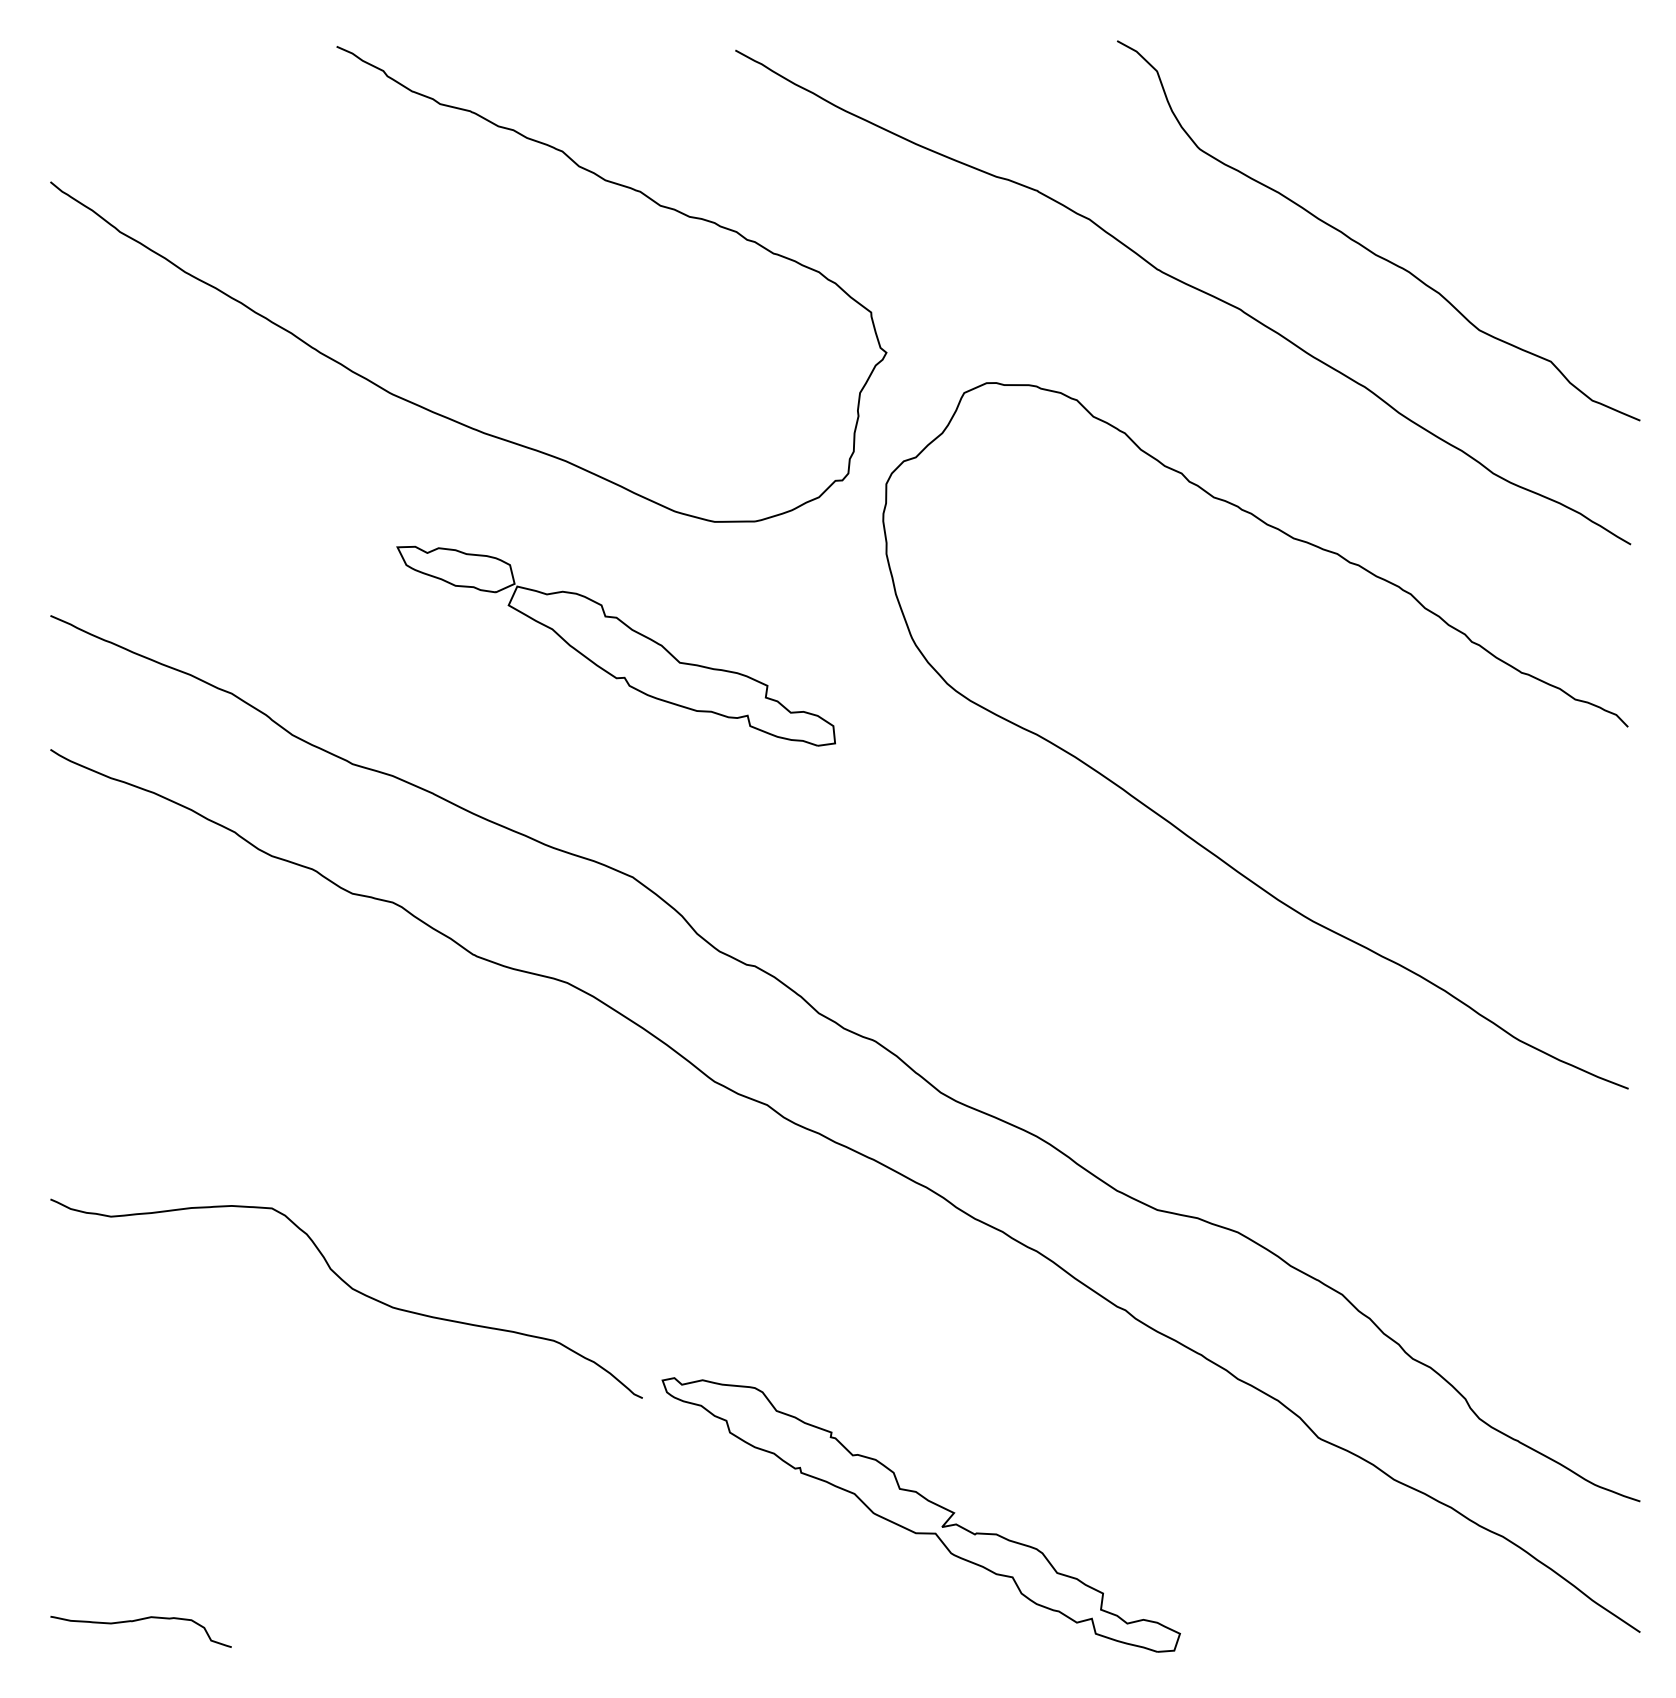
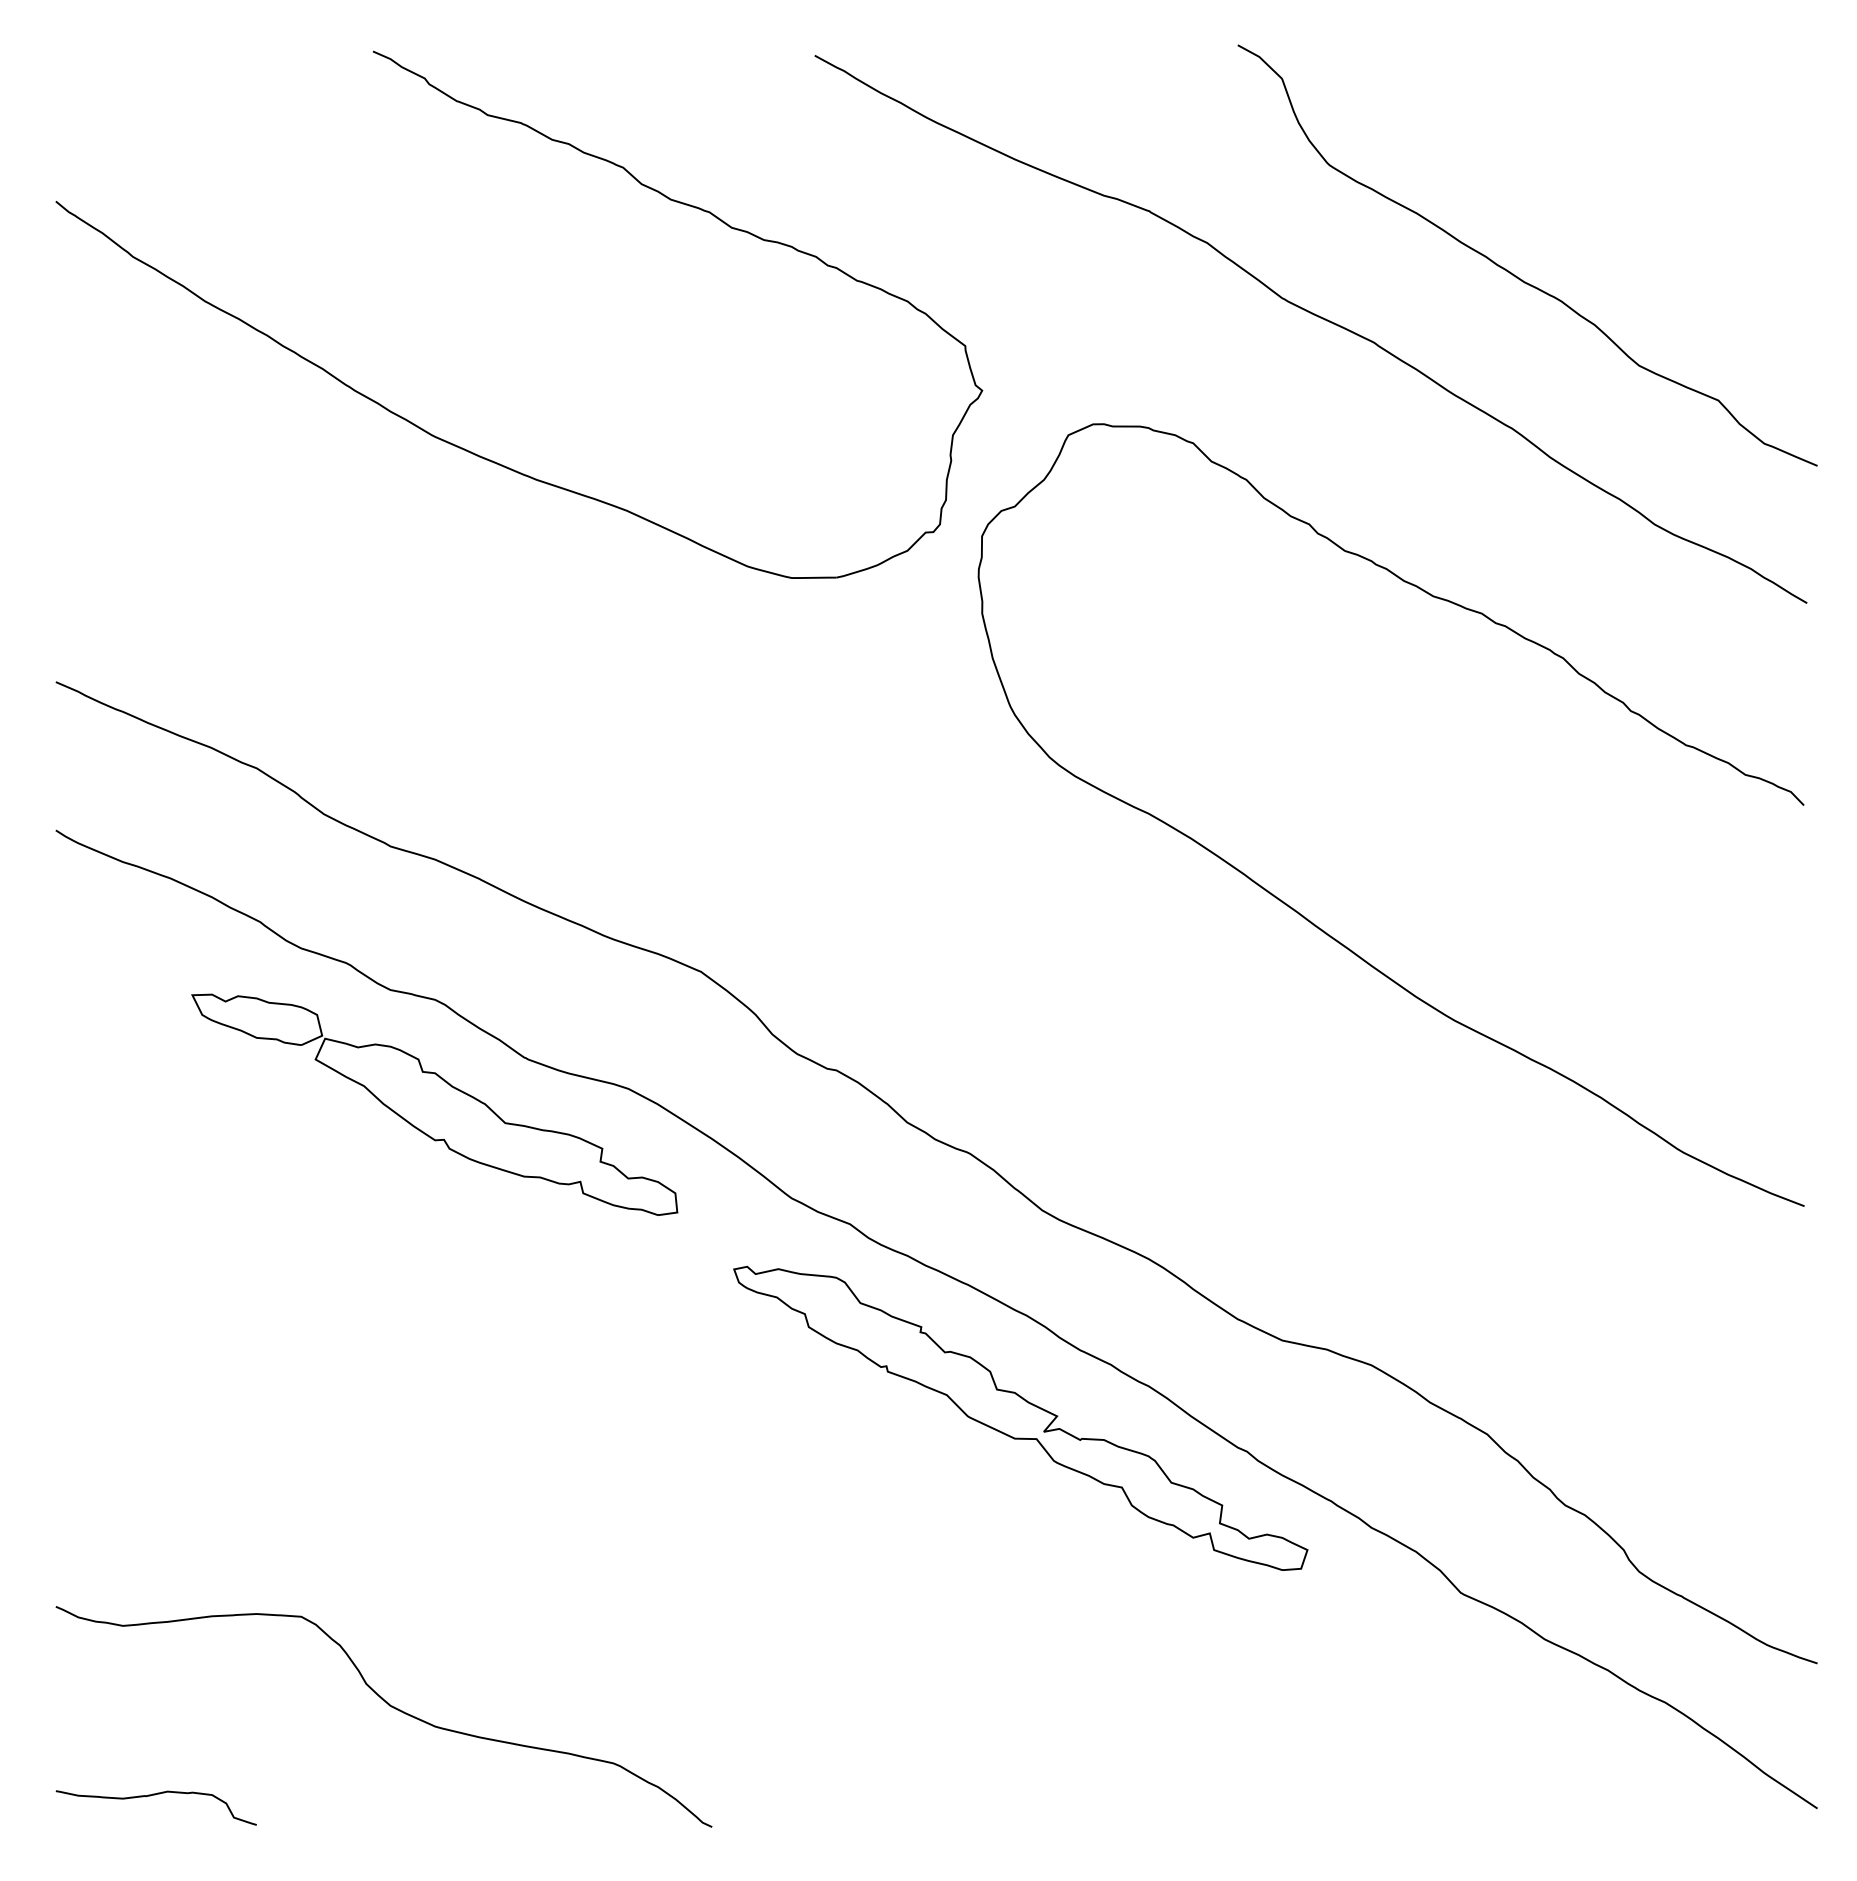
part: (615, 645) -> (434, 1104), moved
curve: (351, 1289) -> (389, 1706), moved
part: (921, 1514) -> (1020, 1417), moved

